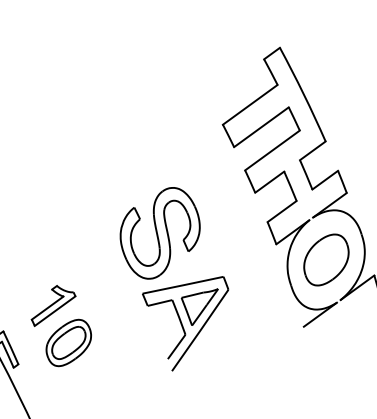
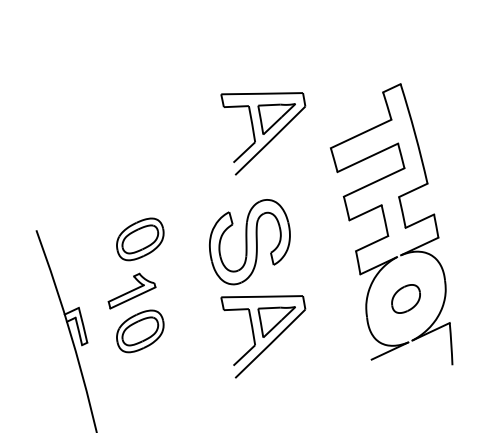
part: (153, 123) -> (263, 133), added
part: (51, 251) -> (140, 239), added
part: (325, 259) -> (405, 298), size x0.6

